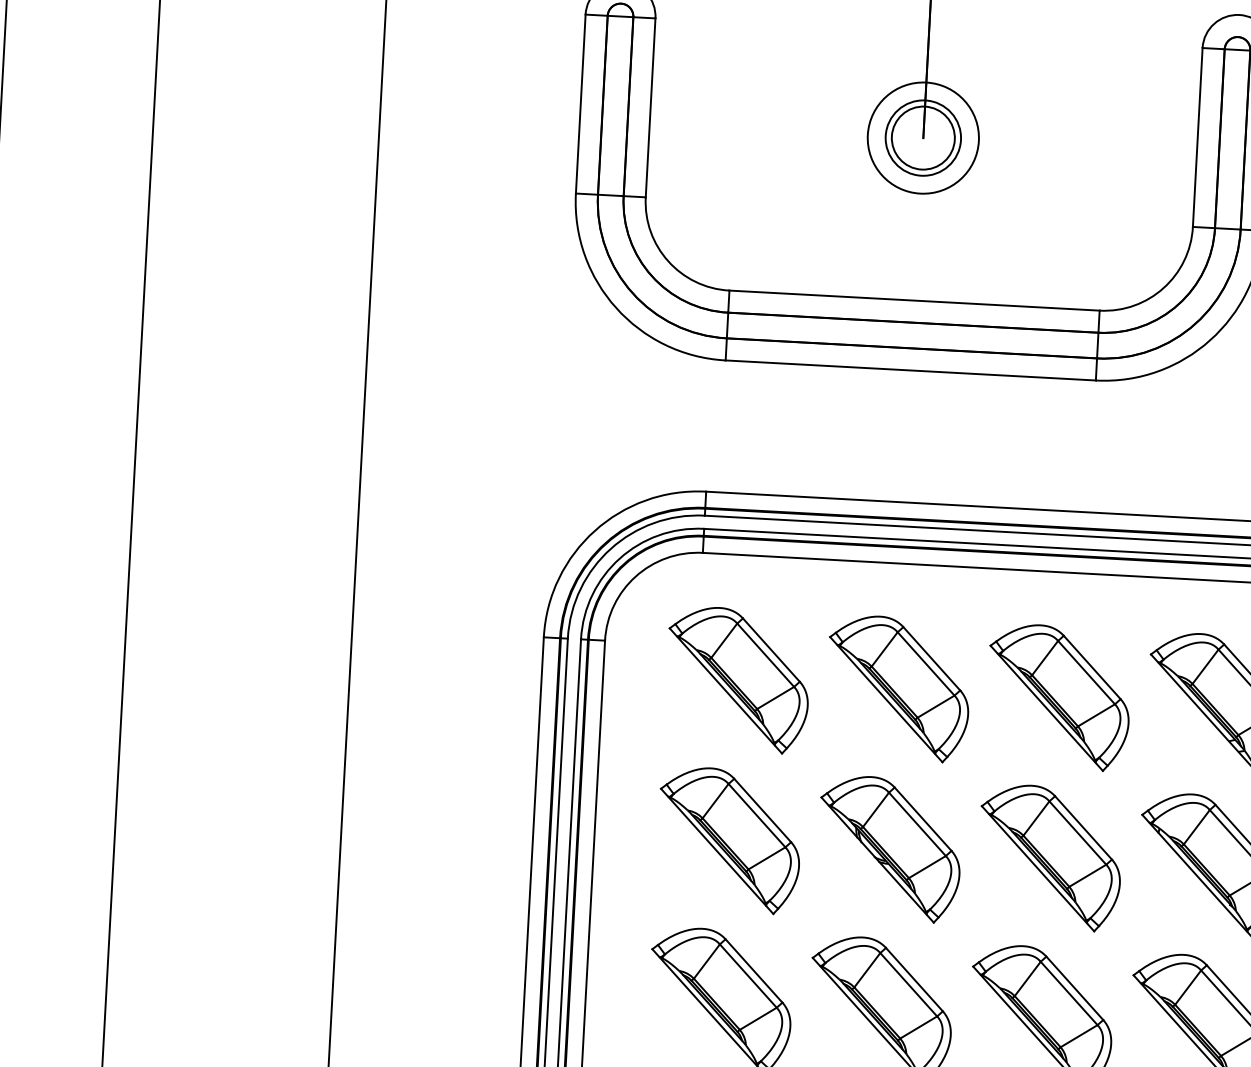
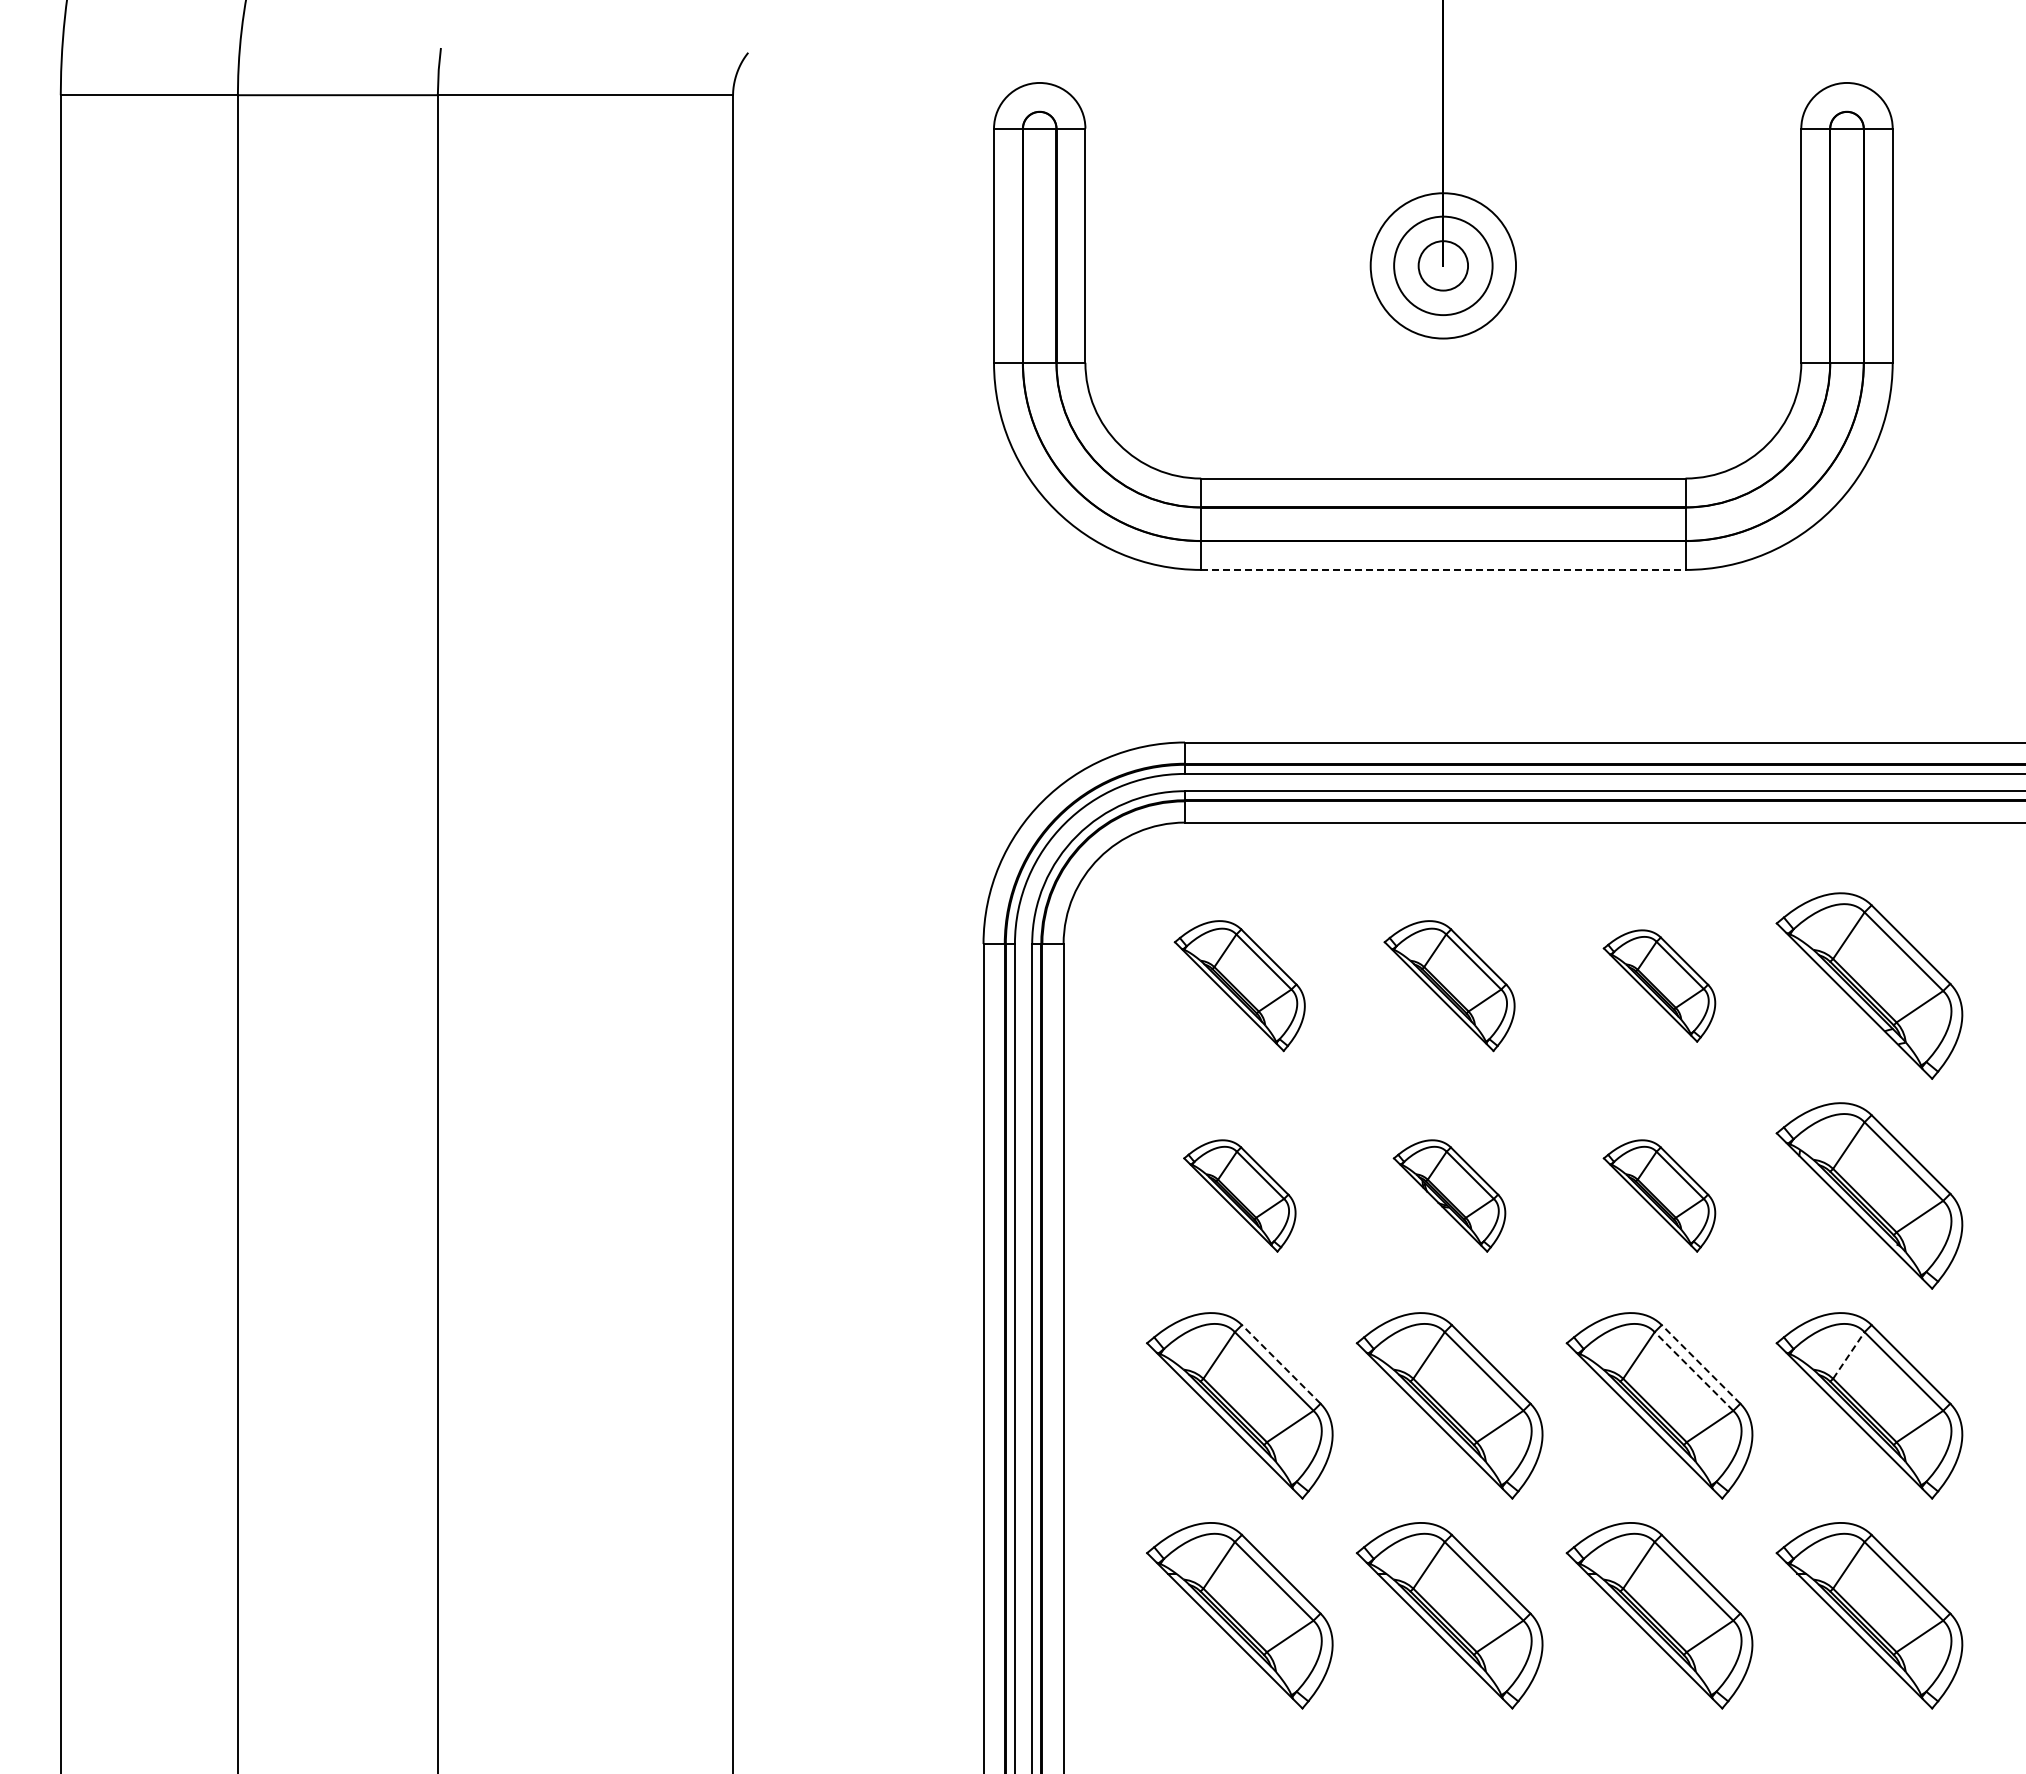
circle: (923, 137) -> (1443, 265), size x0.6
line: (910, 370) -> (1443, 569), solid -> dashed
part: (737, 679) -> (1239, 985), size x0.7
part: (898, 688) -> (1449, 985), size x0.7
part: (1058, 697) -> (1659, 985), size x0.6
part: (729, 840) -> (1239, 1195), size x0.6
part: (889, 848) -> (1449, 1195), size x0.6
part: (1050, 857) -> (1659, 1195), size x0.6
line: (754, 971) -> (1281, 1364), solid -> dashed
line: (1188, 987) -> (1849, 1355), solid -> dashed
line: (1075, 988) -> (1701, 1364), solid -> dashed
line: (1069, 993) -> (1694, 1371), solid -> dashed

